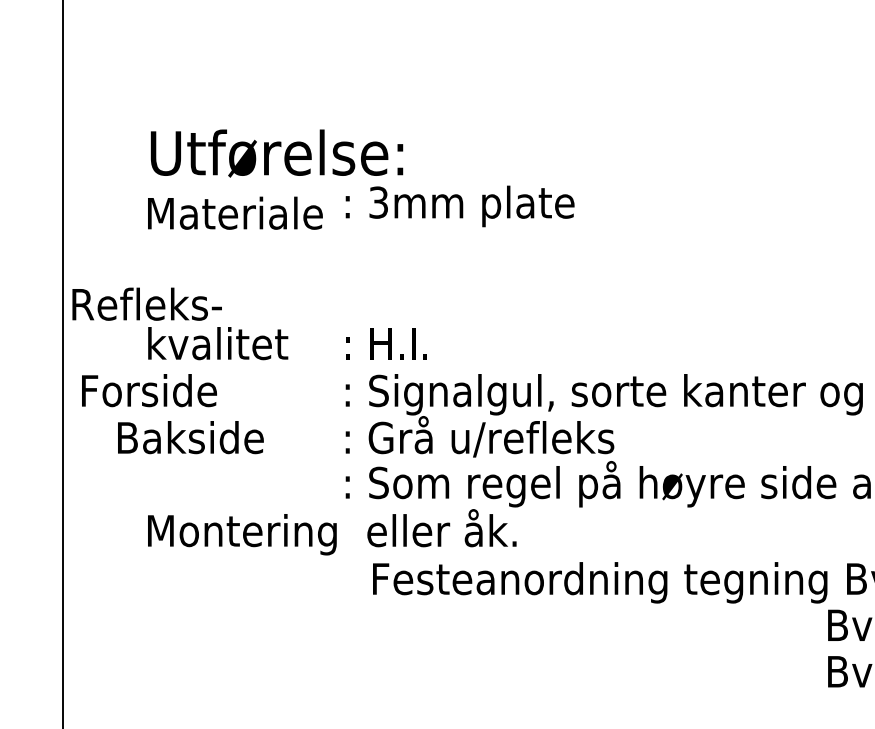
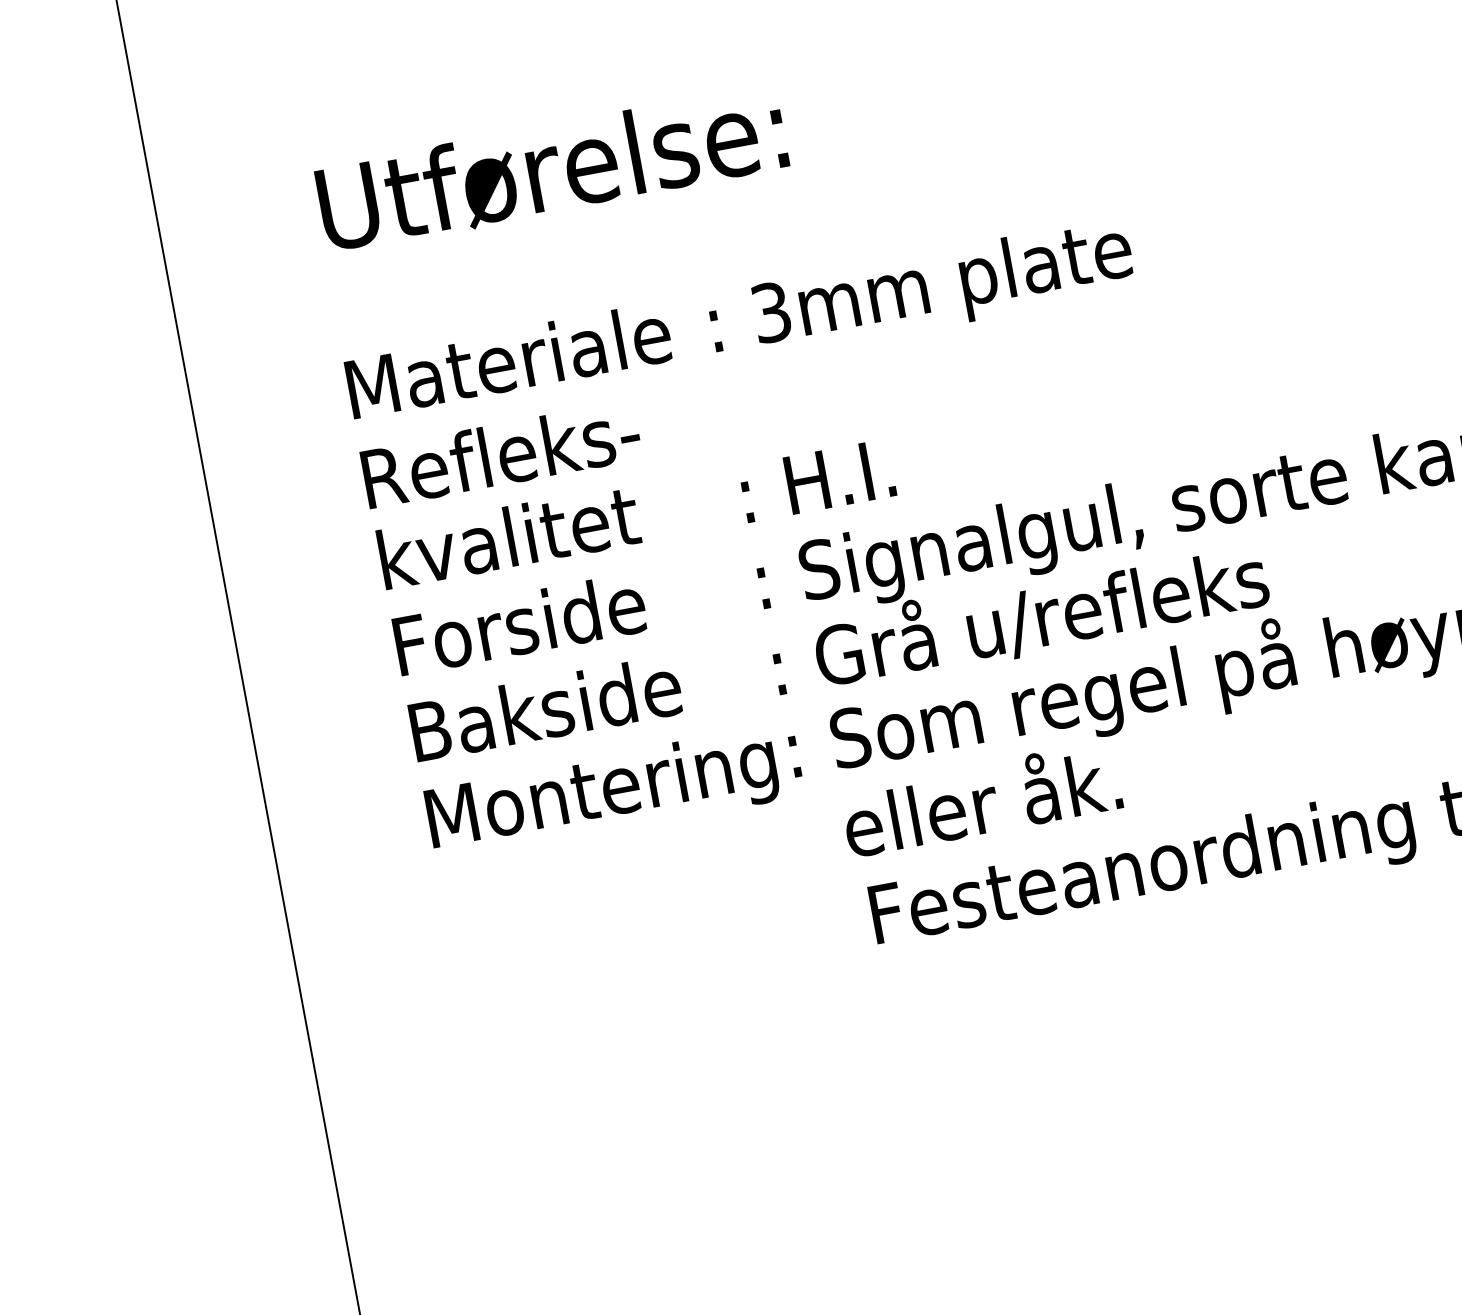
text: (459, 206) -> (920, 292), moved
text: (235, 212) -> (508, 359), moved
text: (146, 303) -> (499, 453), moved
text: (149, 390) -> (520, 623), moved
text: (190, 437) -> (545, 708), moved
text: (242, 534) -> (602, 794), moved

